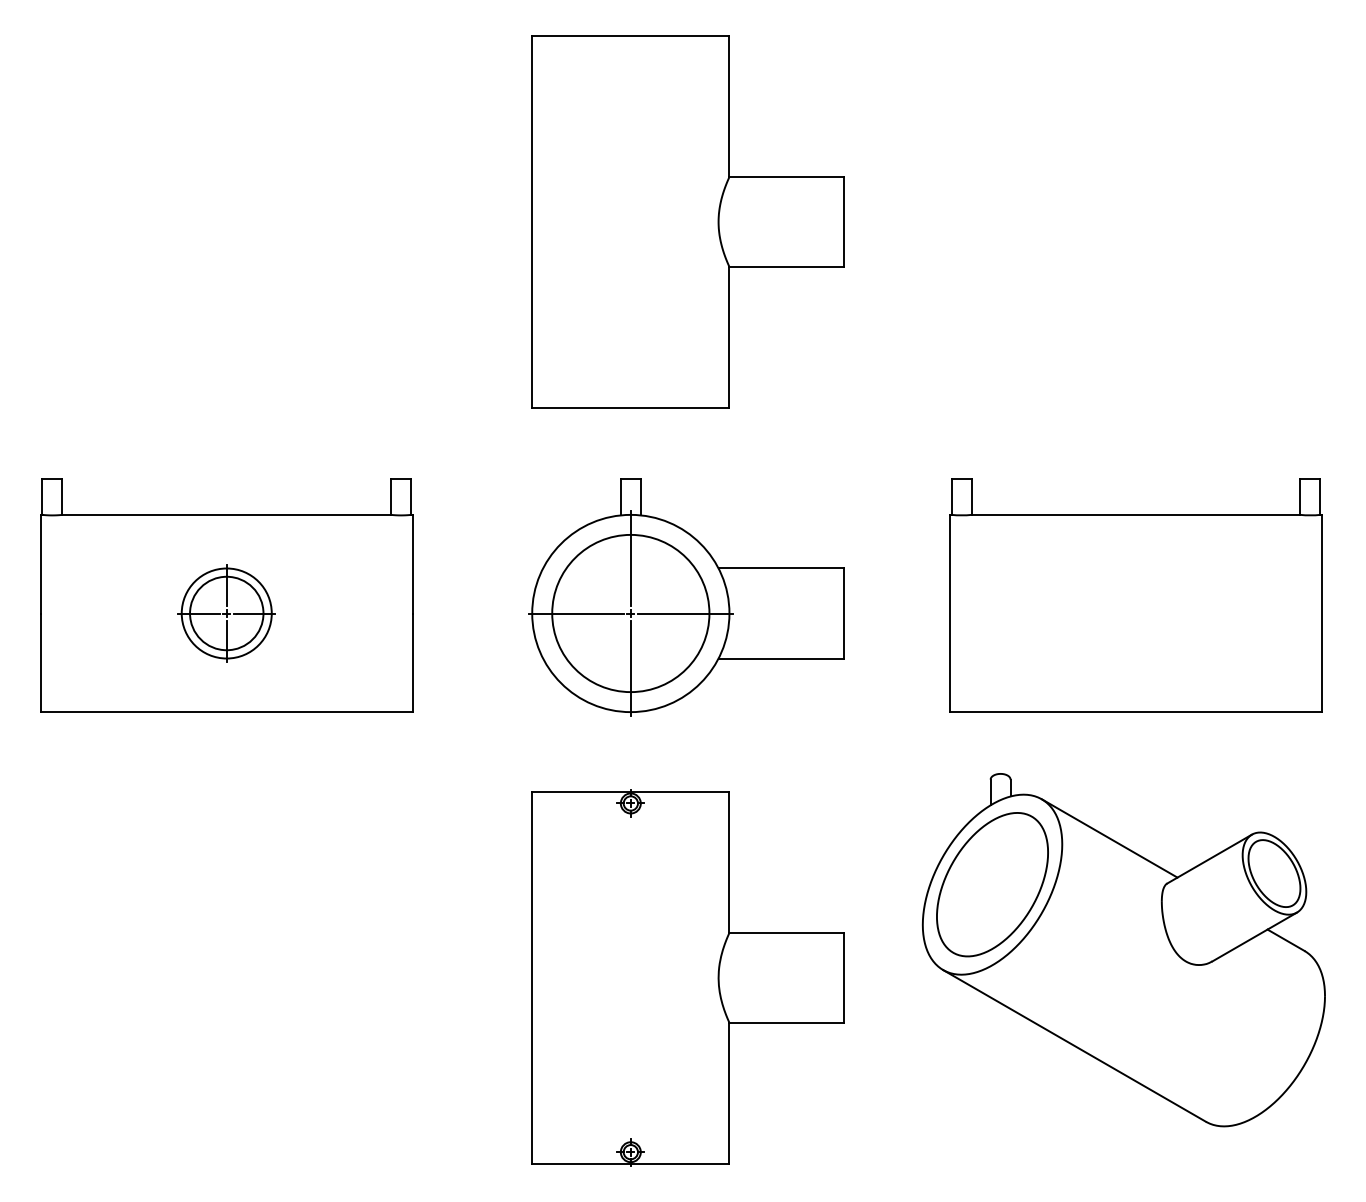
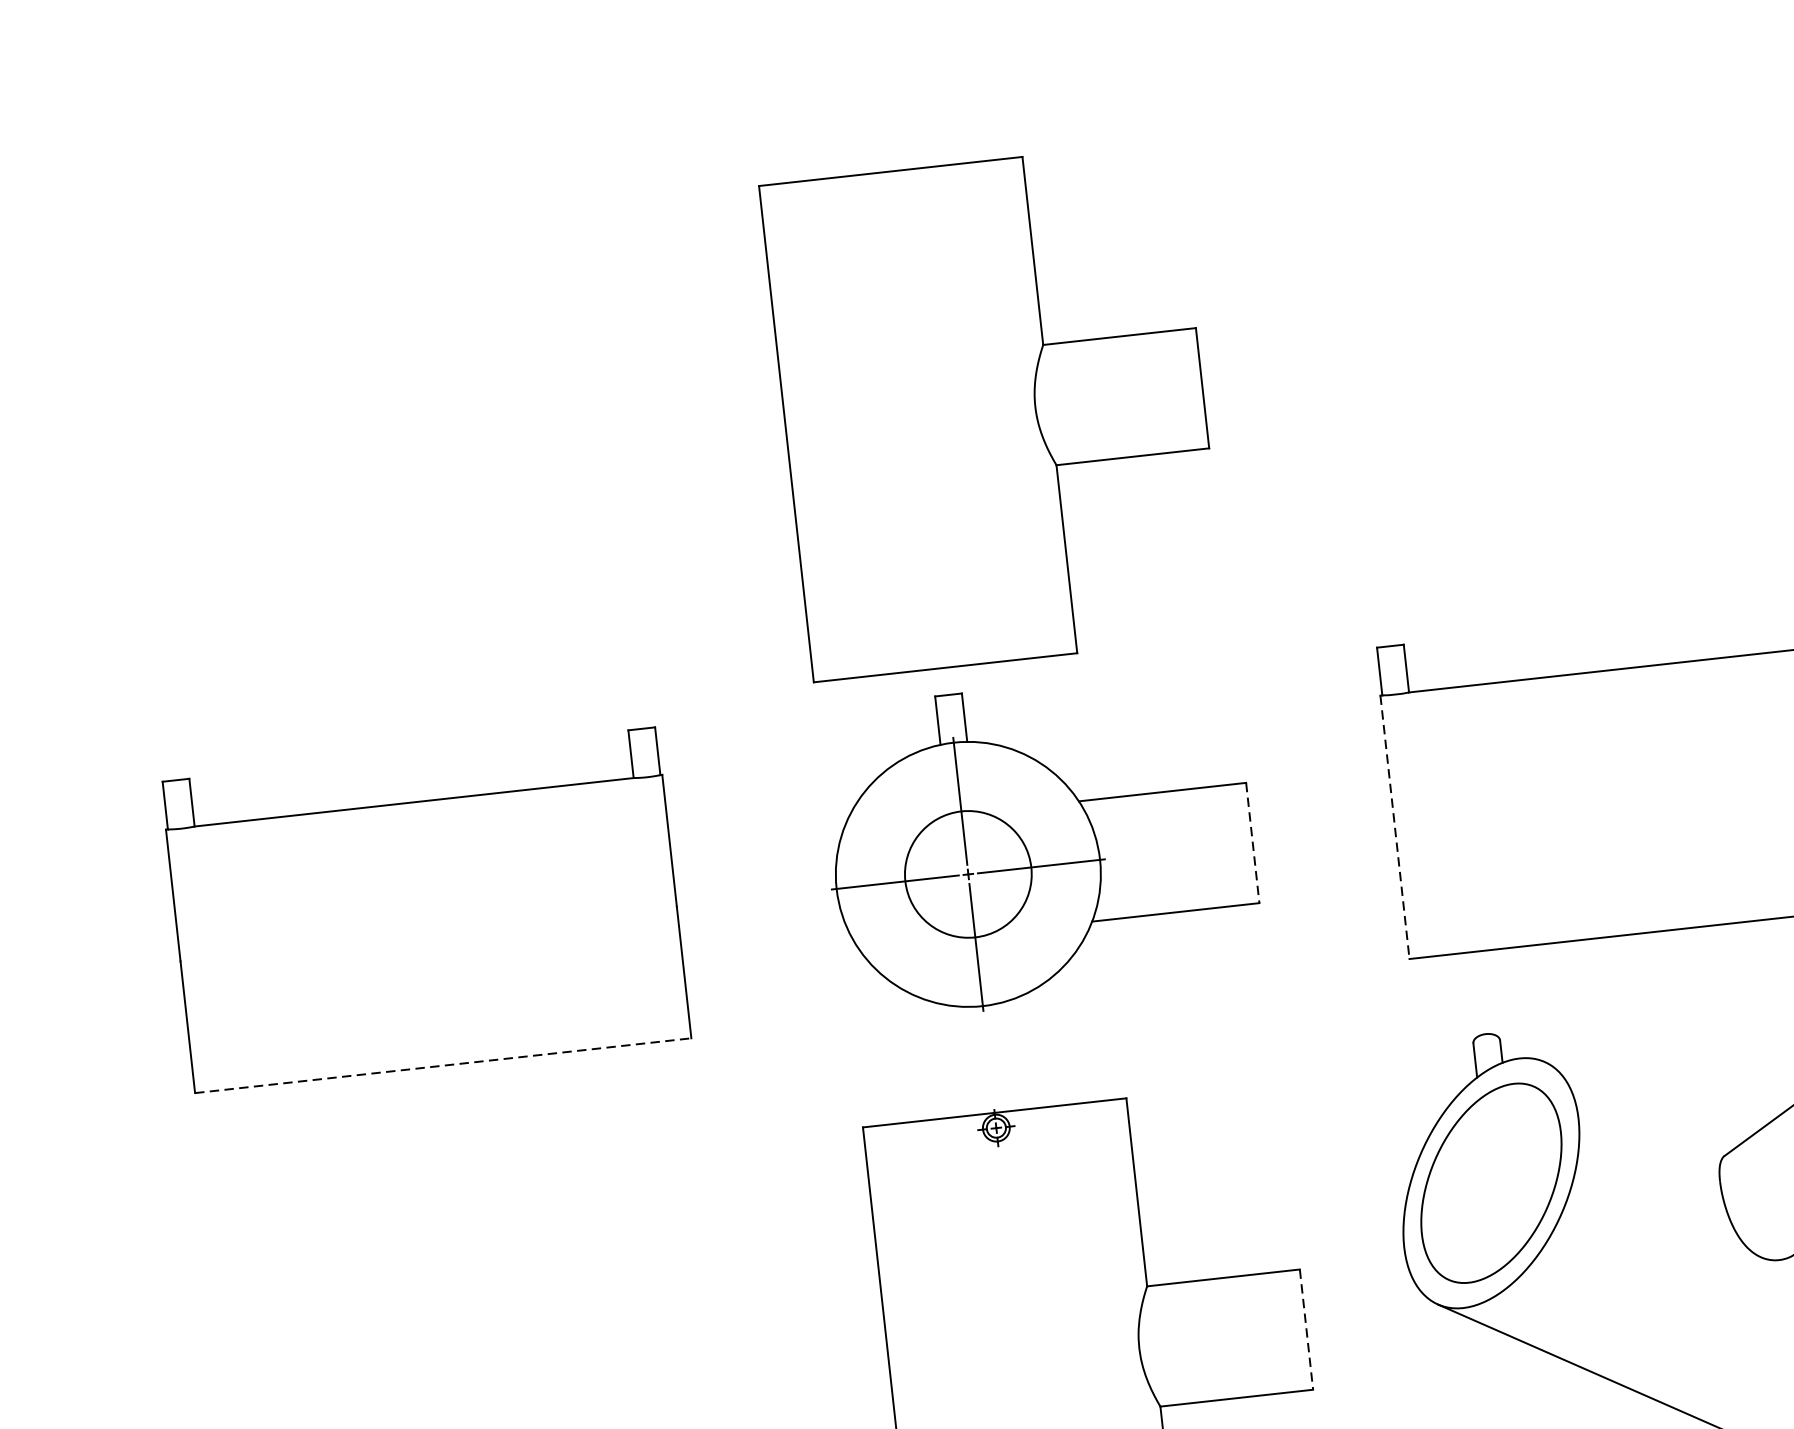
part: (687, 221) -> (993, 410), moved
part: (226, 613) -> (428, 934), removed
circle: (630, 613) -> (967, 874), size x0.6
line: (950, 613) -> (1395, 827), solid -> dashed
line: (843, 614) -> (1252, 844), solid -> dashed
line: (226, 712) -> (442, 1066), solid -> dashed
line: (1109, 838) -> (1640, 1104), removed
line: (843, 978) -> (1306, 1330), solid -> dashed

